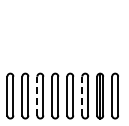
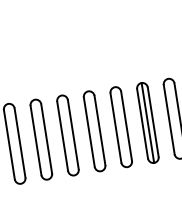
line: (37, 95) -> (36, 139), dashed -> solid
line: (82, 95) -> (116, 126), dashed -> solid

